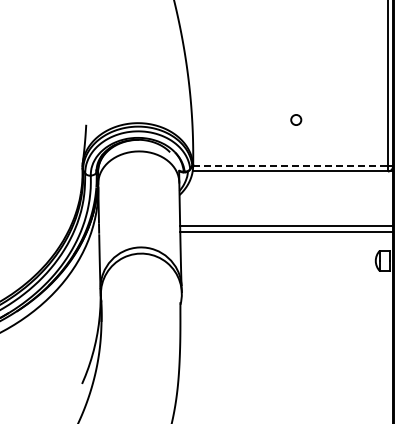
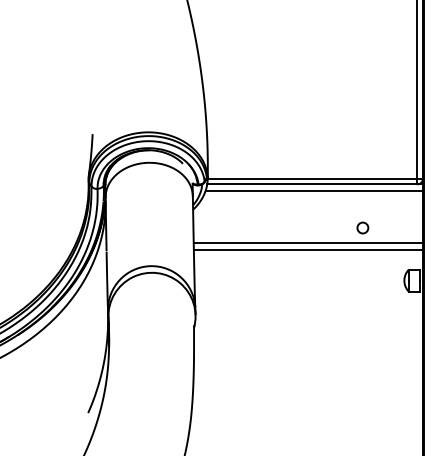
circle: (296, 119) -> (363, 227), moved
line: (291, 166) -> (313, 179), dashed -> solid
line: (292, 177) -> (314, 190), added

